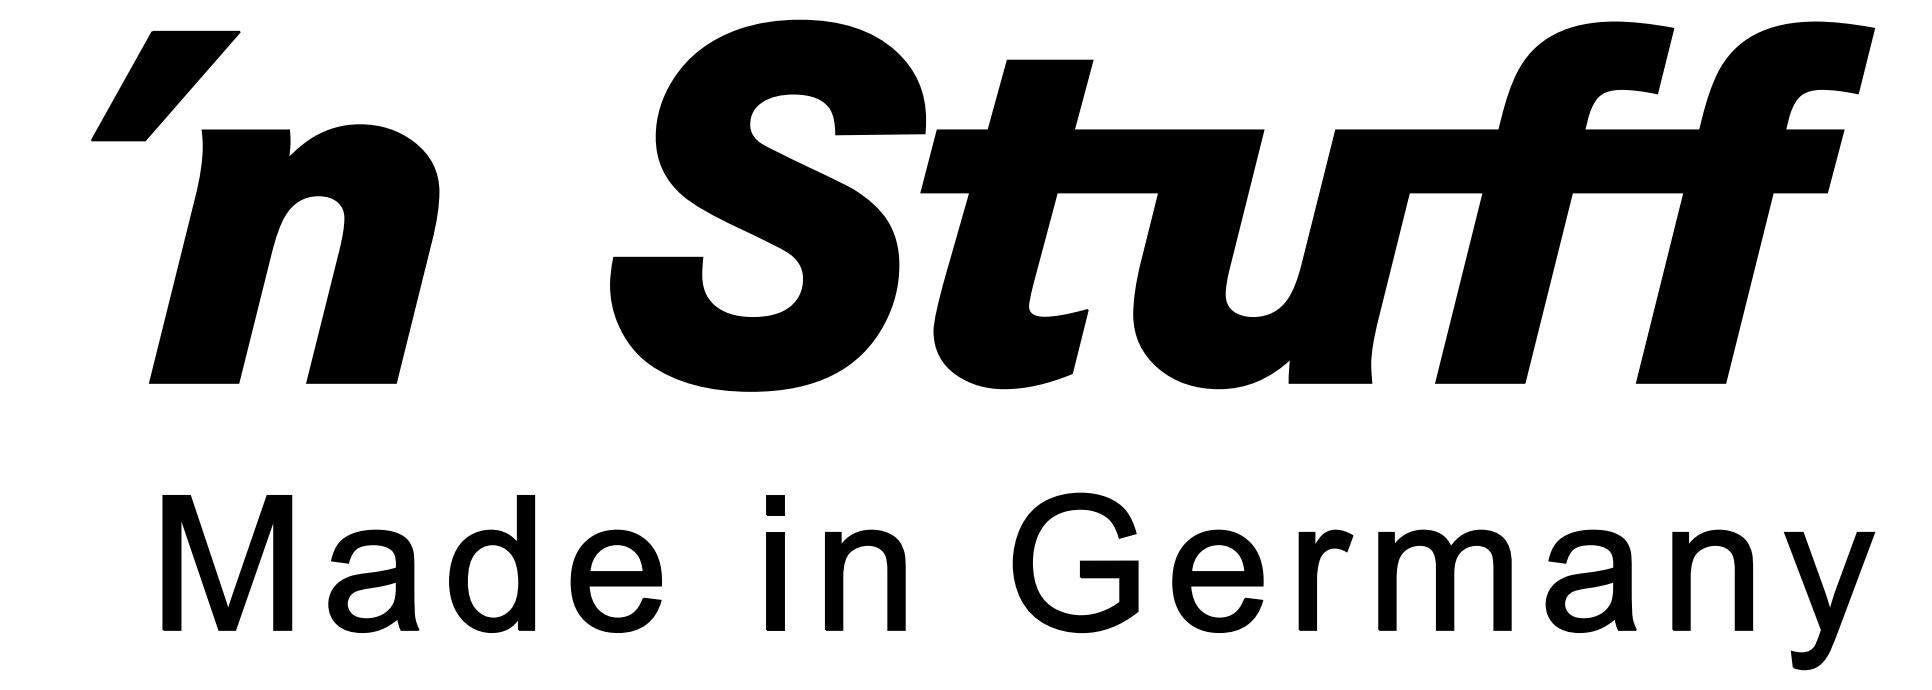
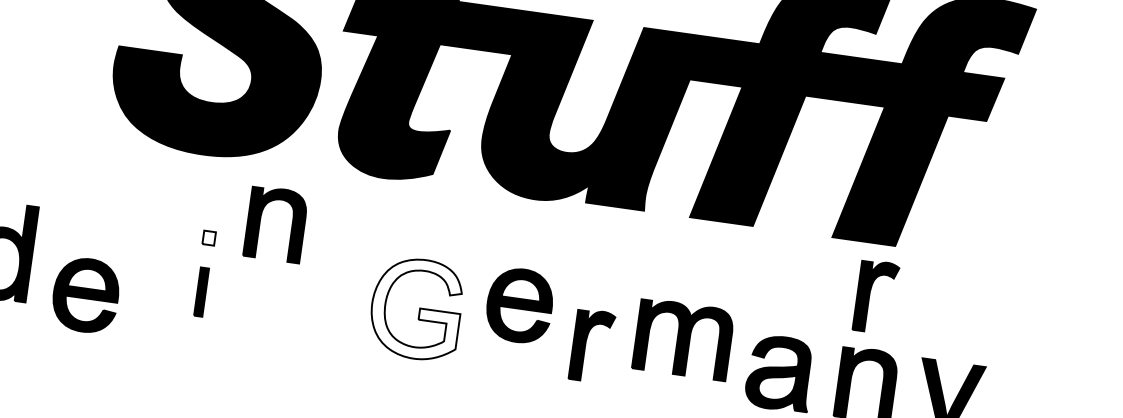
part: (1700, 453) -> (870, 293), added
fill: (775, 504) -> (209, 237), removed
fill: (1075, 562) -> (416, 308), removed
part: (843, 579) -> (260, 221), moved
part: (1444, 579) -> (683, 338), moved
part: (615, 580) -> (85, 294), moved
part: (1217, 580) -> (519, 305), moved
part: (775, 581) -> (201, 292), size x0.7

